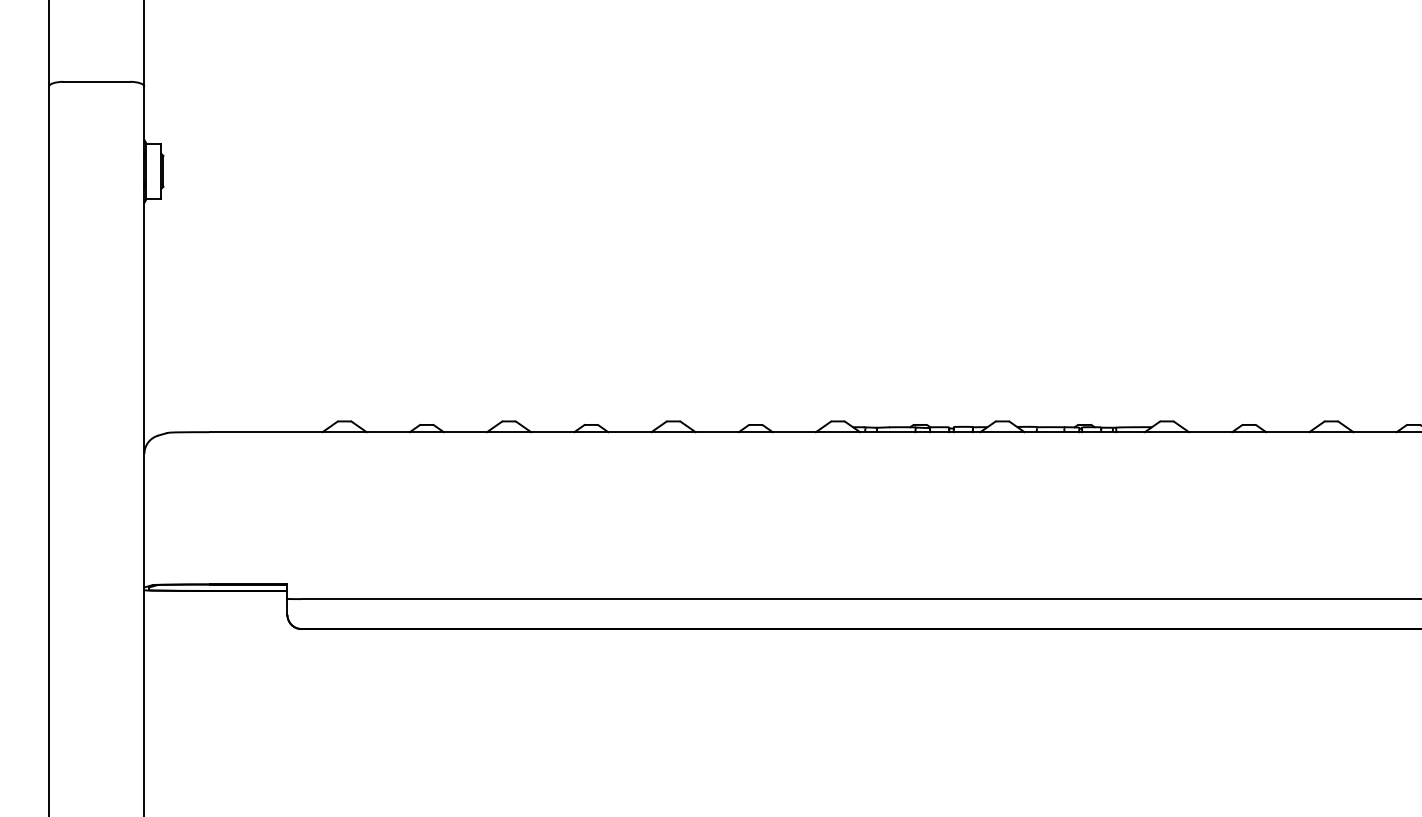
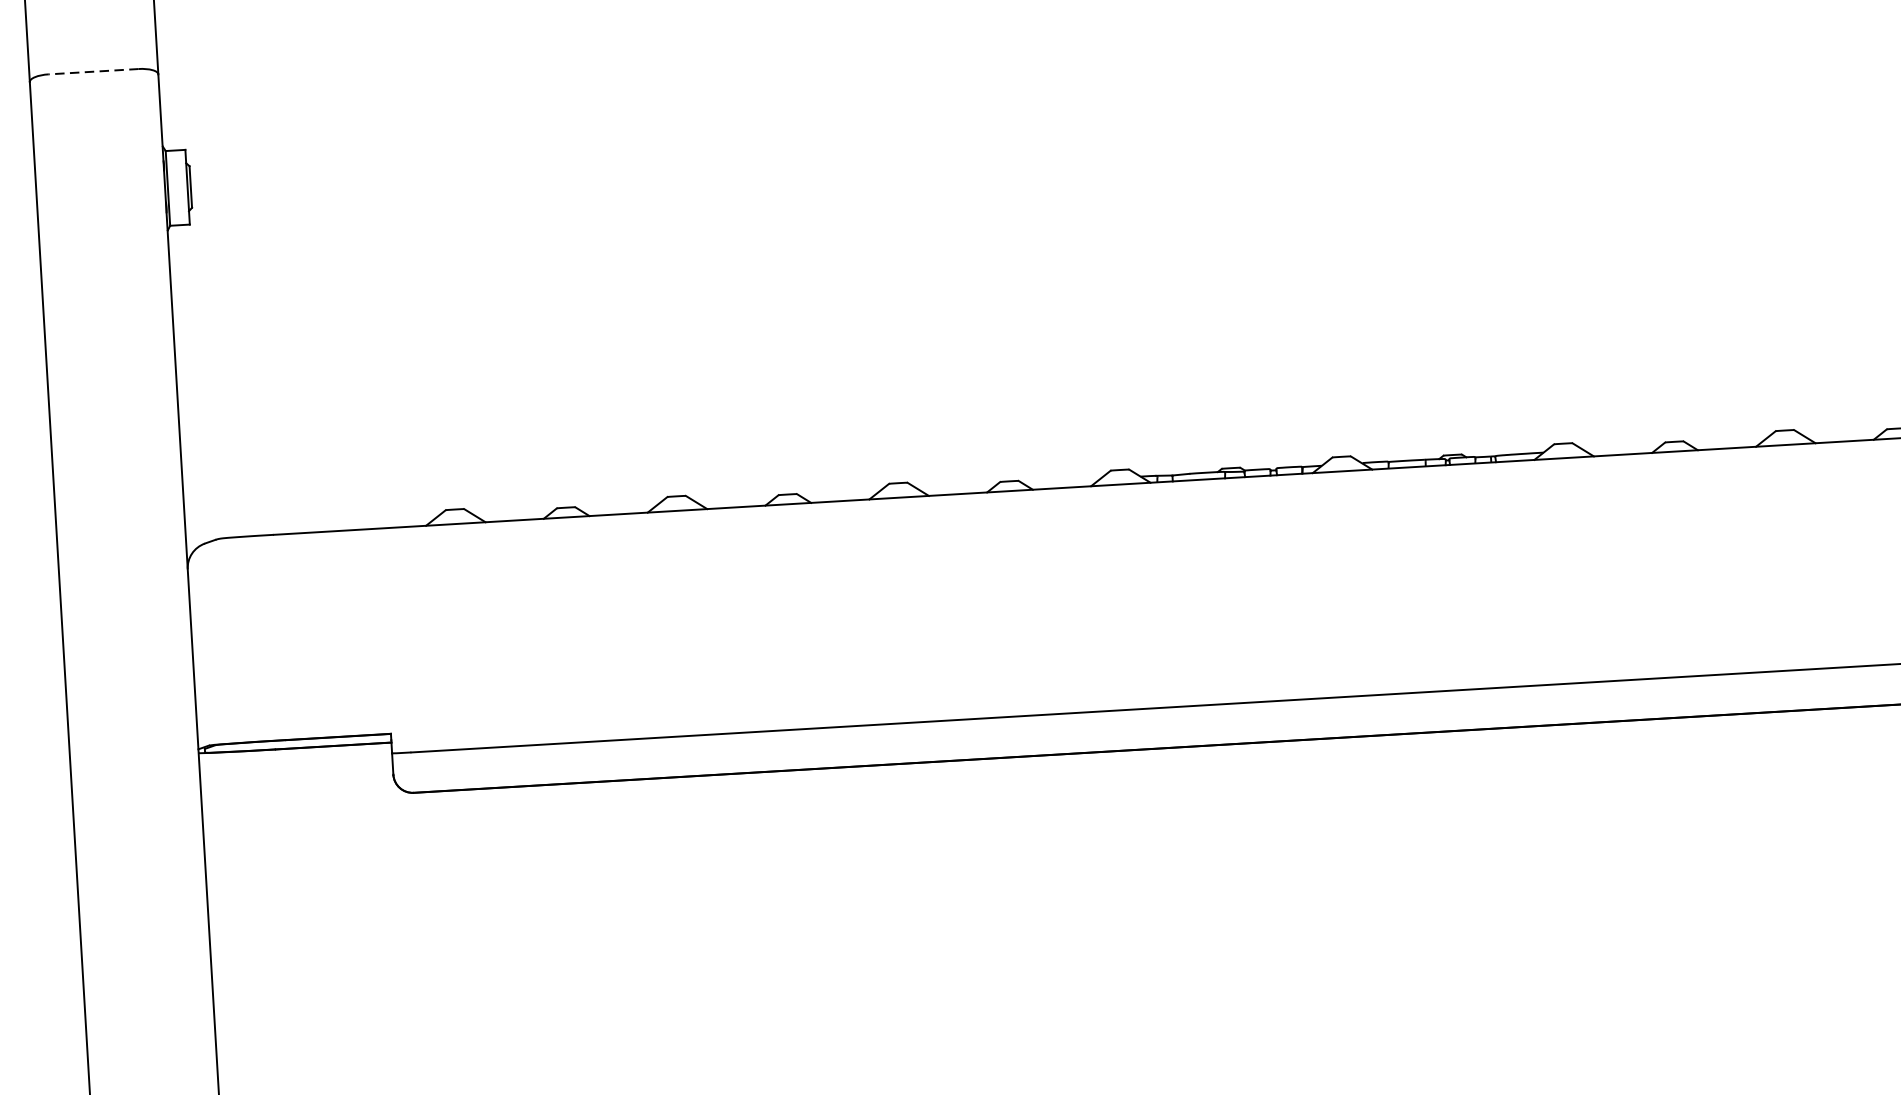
line: (96, 81) -> (93, 71), solid -> dashed

